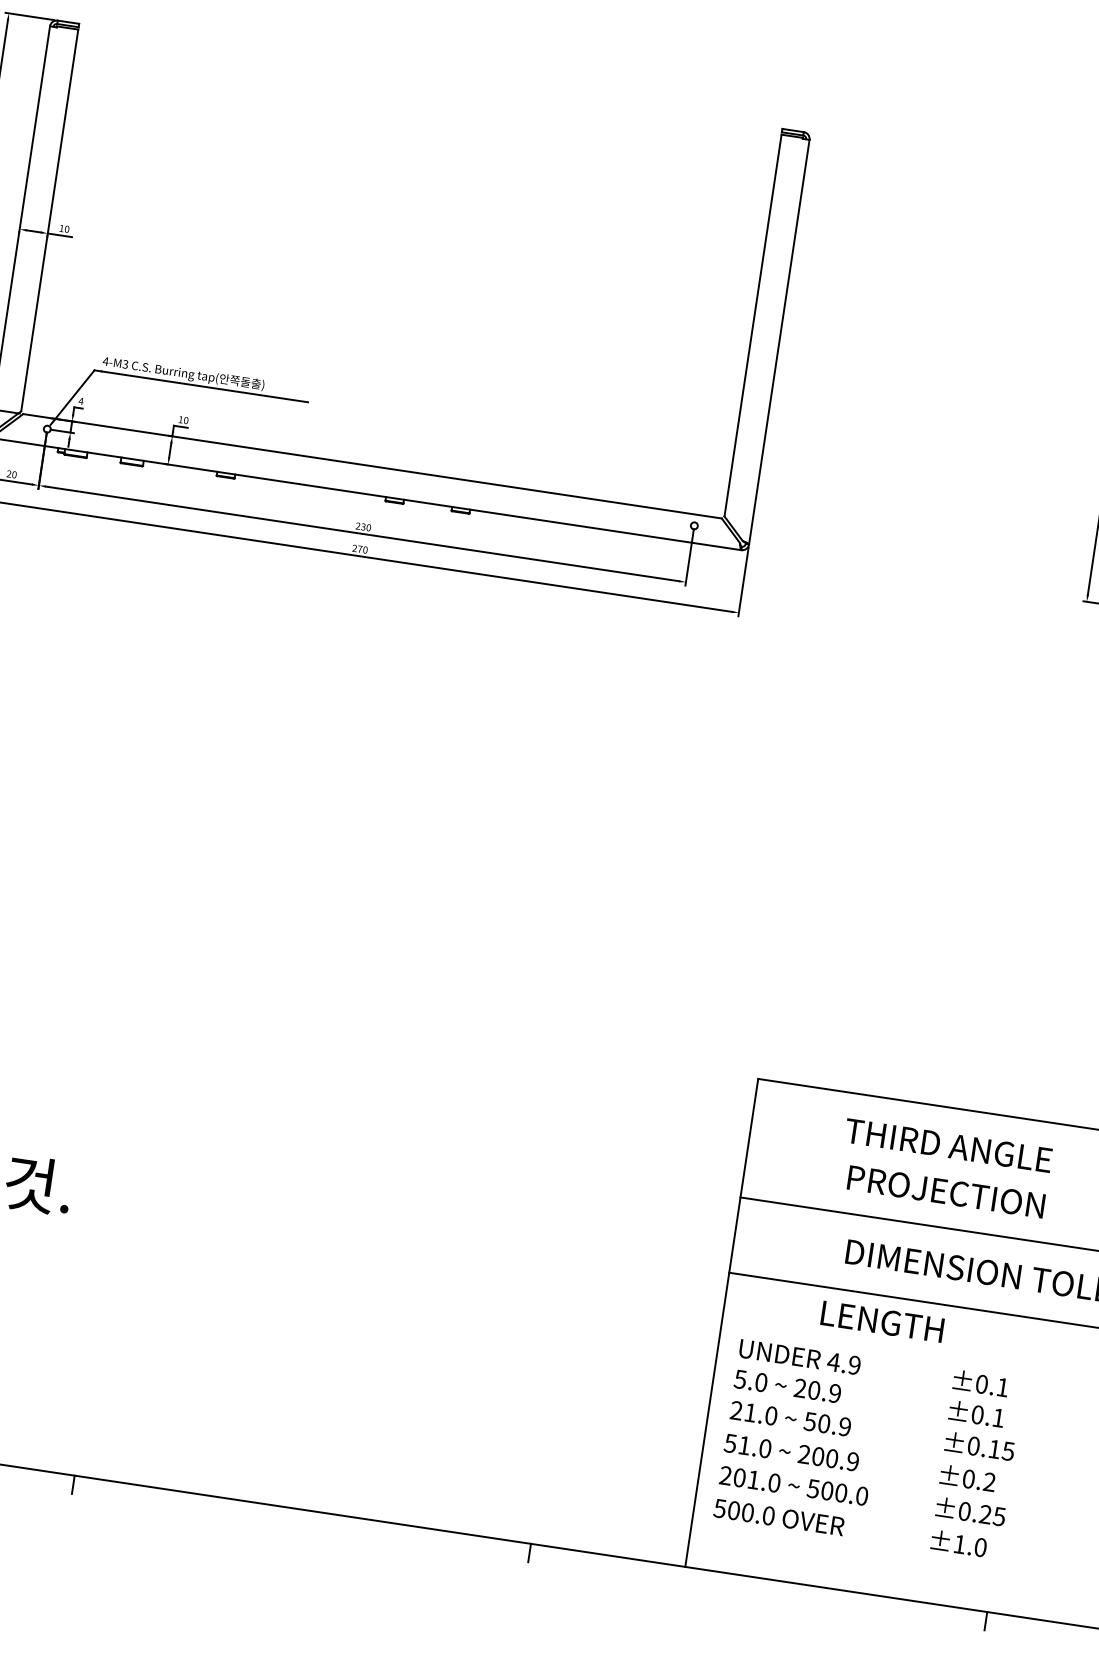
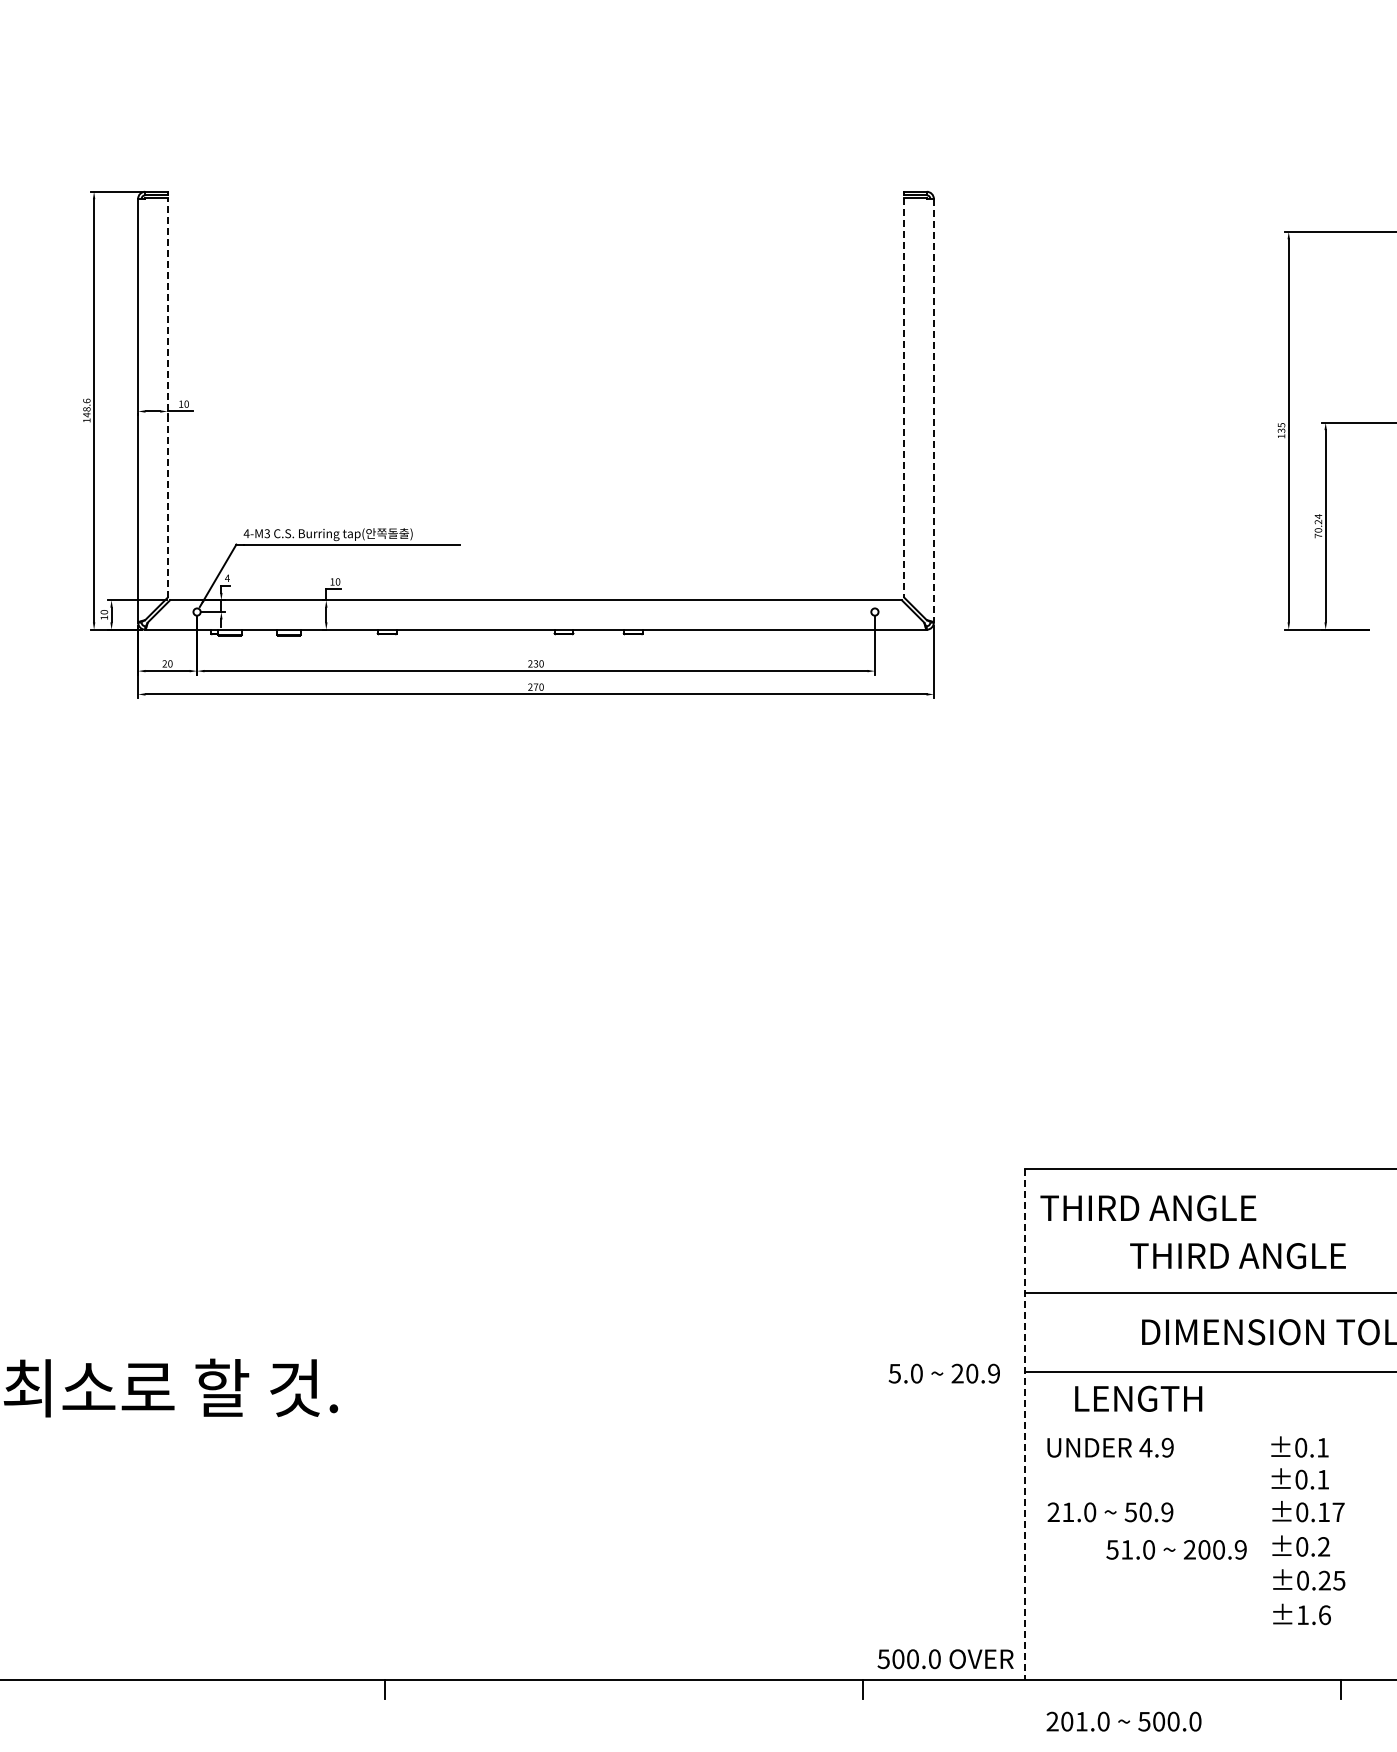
line: (49, 220) -> (167, 397), solid -> dashed
line: (753, 325) -> (904, 397), solid -> dashed
line: (779, 341) -> (933, 410), solid -> dashed
text: (948, 1145) -> (1148, 1208), moved
text: (948, 1192) -> (1237, 1256), PROJECTION -> THIRD ANGLE
text: (882, 1321) -> (1138, 1398), moved
line: (722, 1322) -> (1025, 1424), solid -> dashed
text: (786, 1386) -> (943, 1373), moved
text: (1008, 1451) -> (1338, 1512), ±0.15 -> ±0.17
text: (791, 1452) -> (1176, 1549), moved
text: (793, 1485) -> (1123, 1721), moved
text: (778, 1517) -> (945, 1659), moved
text: (980, 1546) -> (1324, 1614), ±1.0 -> ±1.6

